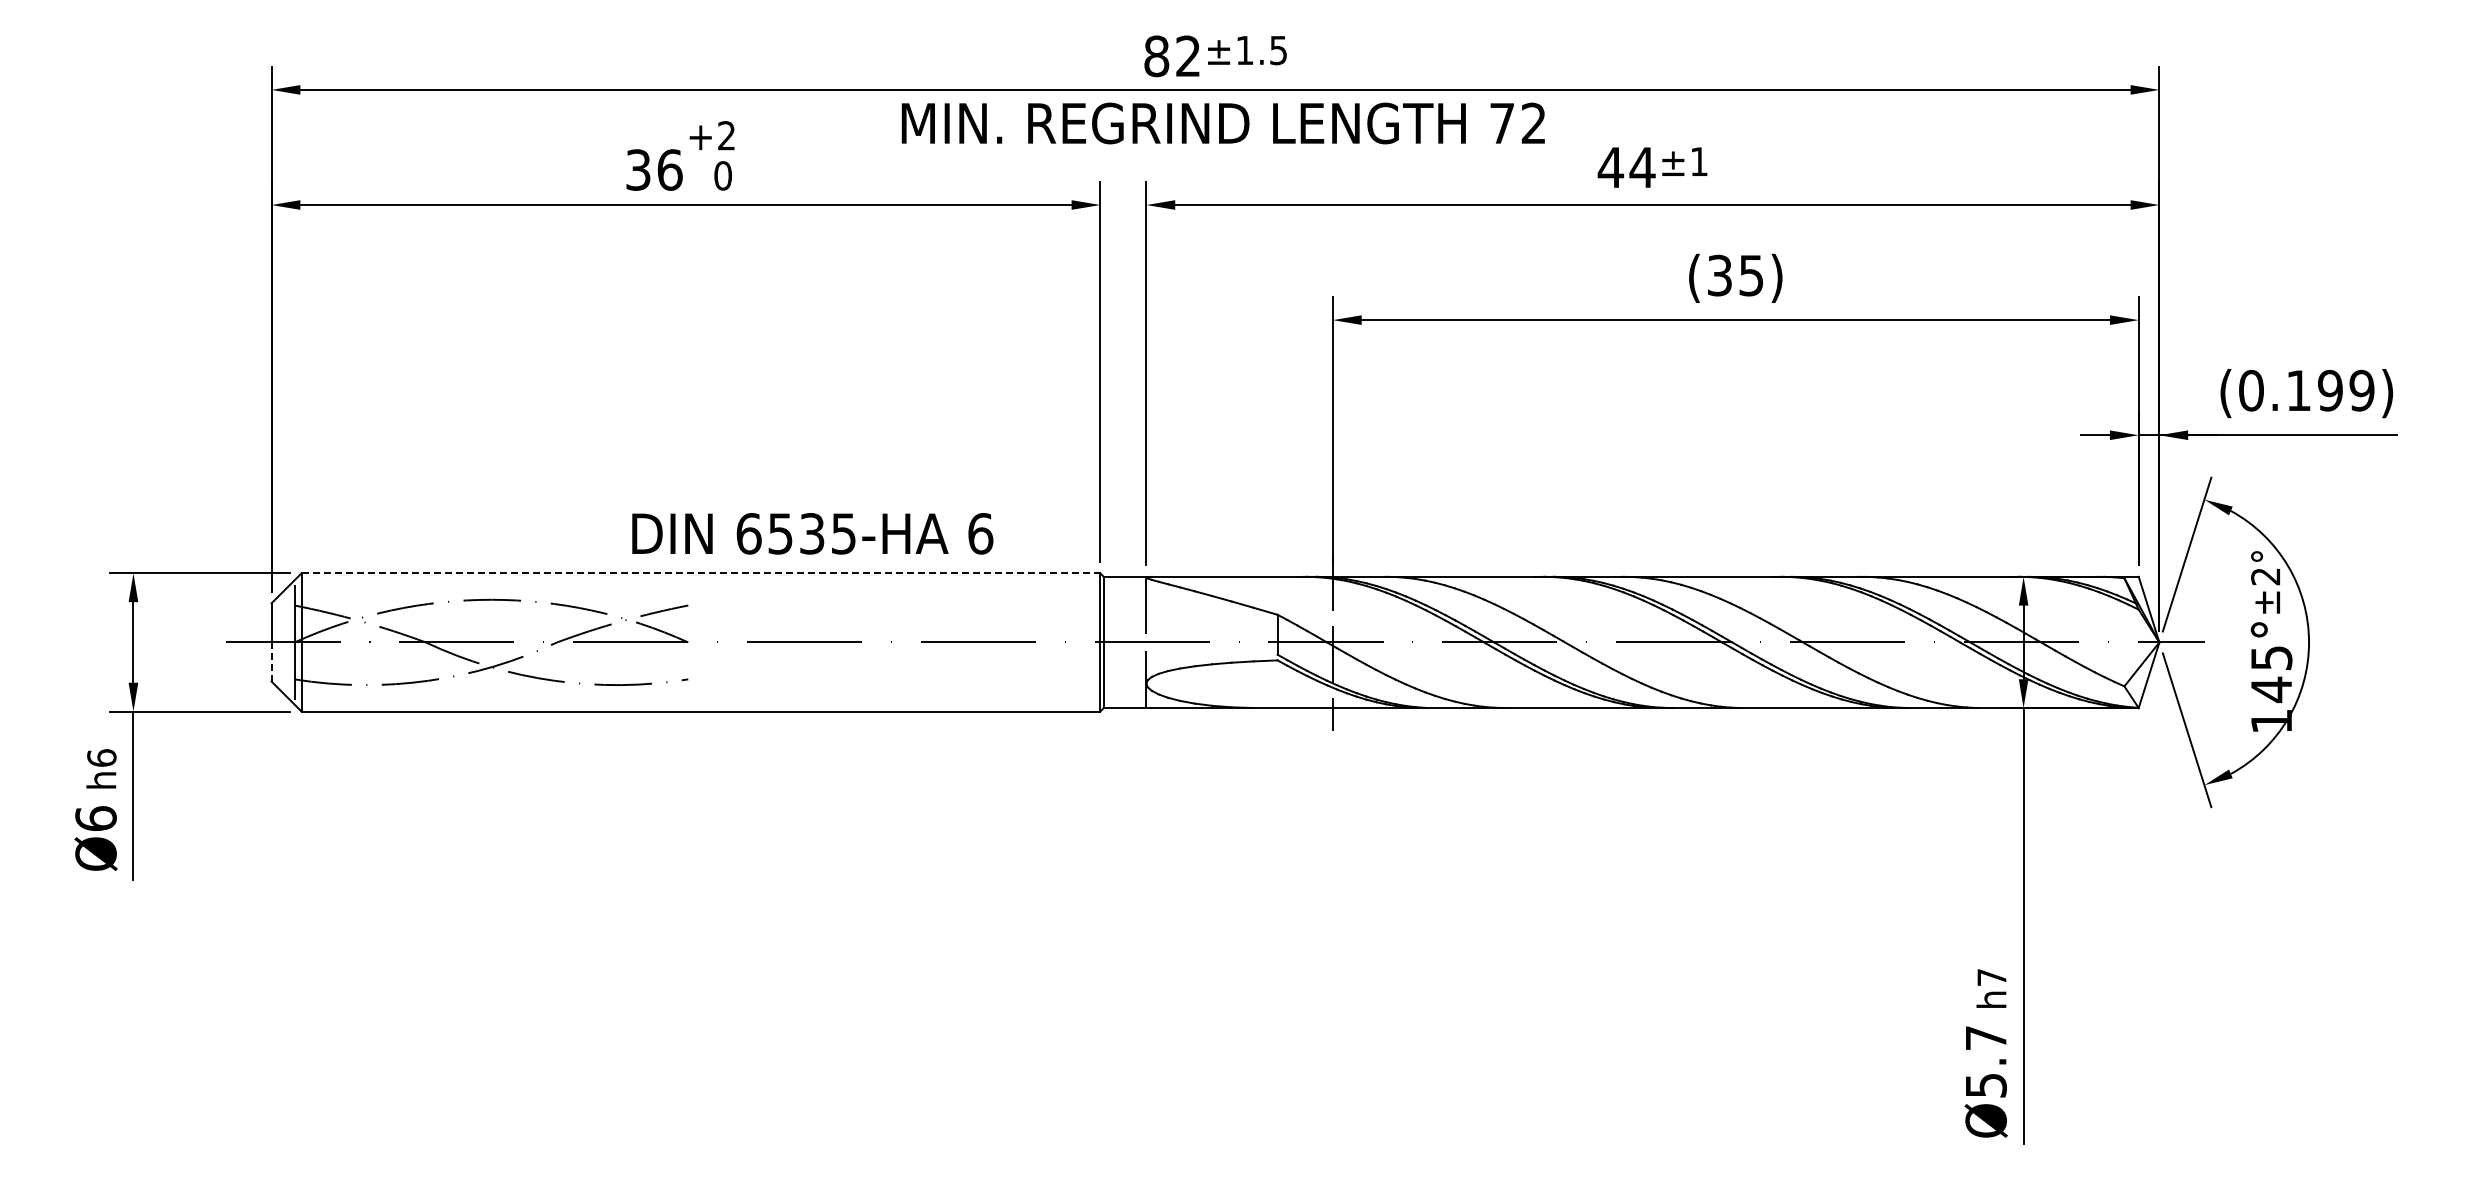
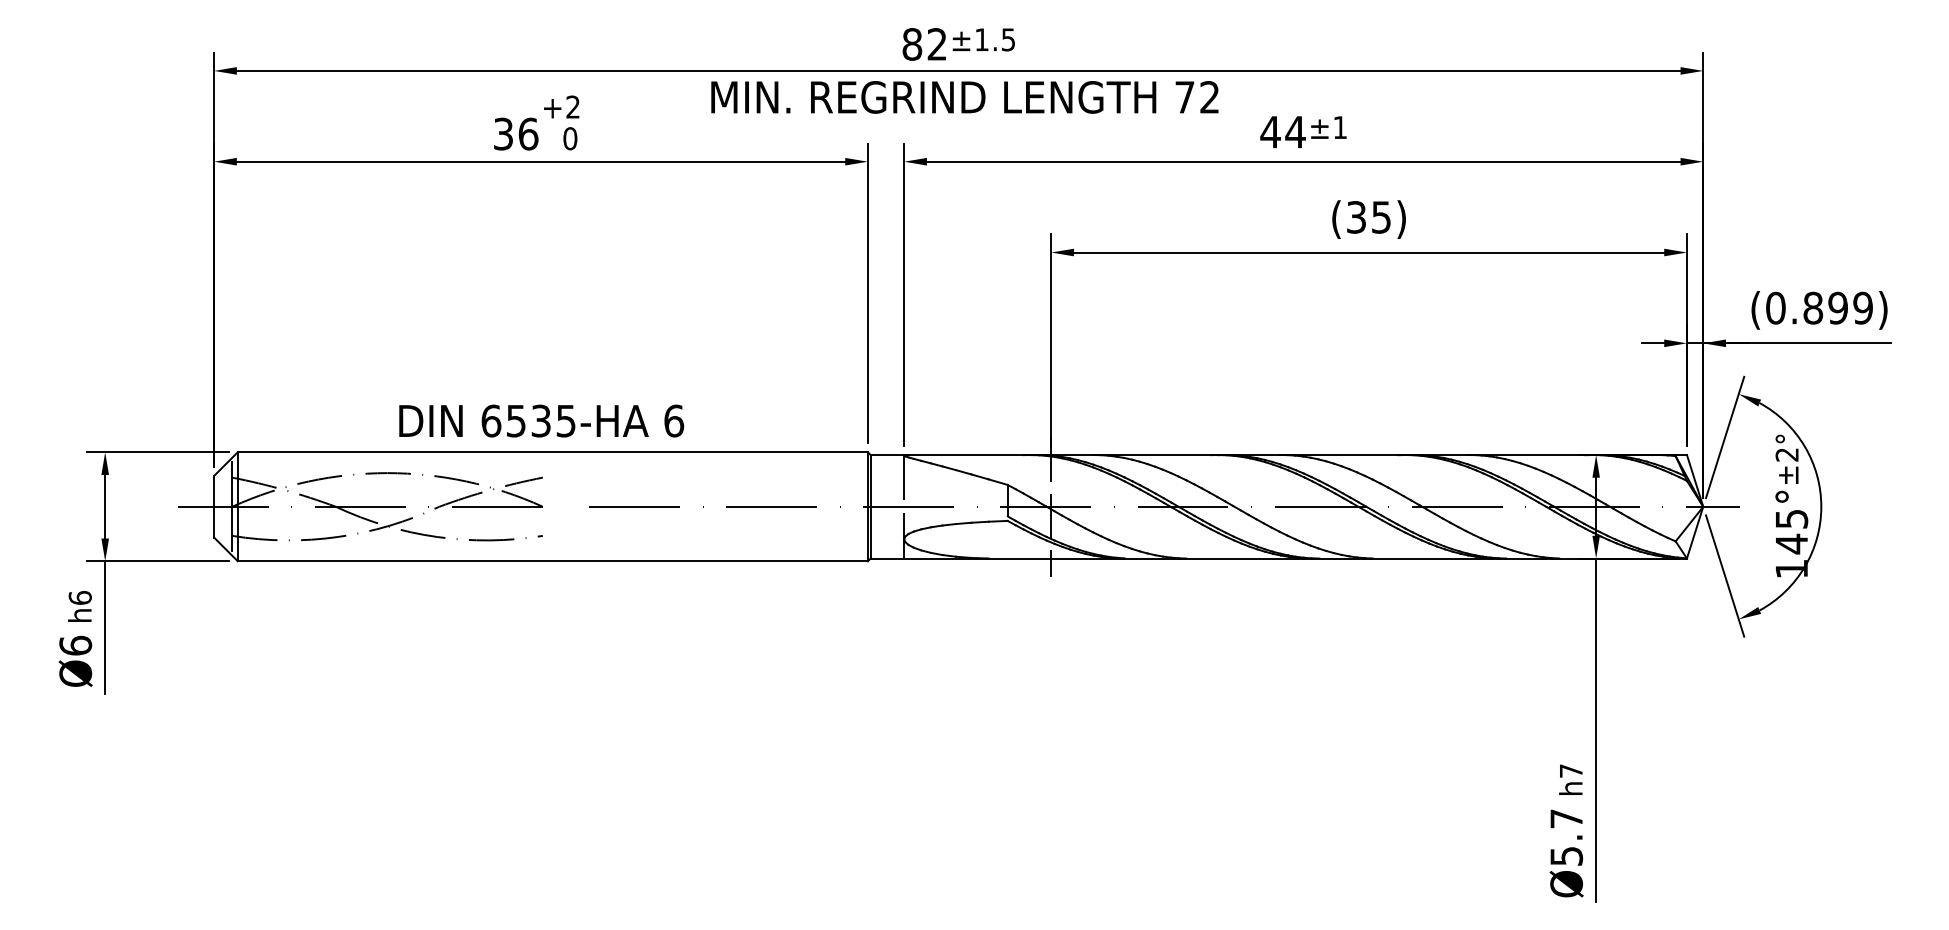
text: (2298, 390) -> (1812, 308), (0.199) -> (0.899)
text: (812, 533) -> (541, 420), moved
line: (701, 573) -> (553, 452), dashed -> solid
line: (271, 662) -> (214, 522), dashed -> solid

